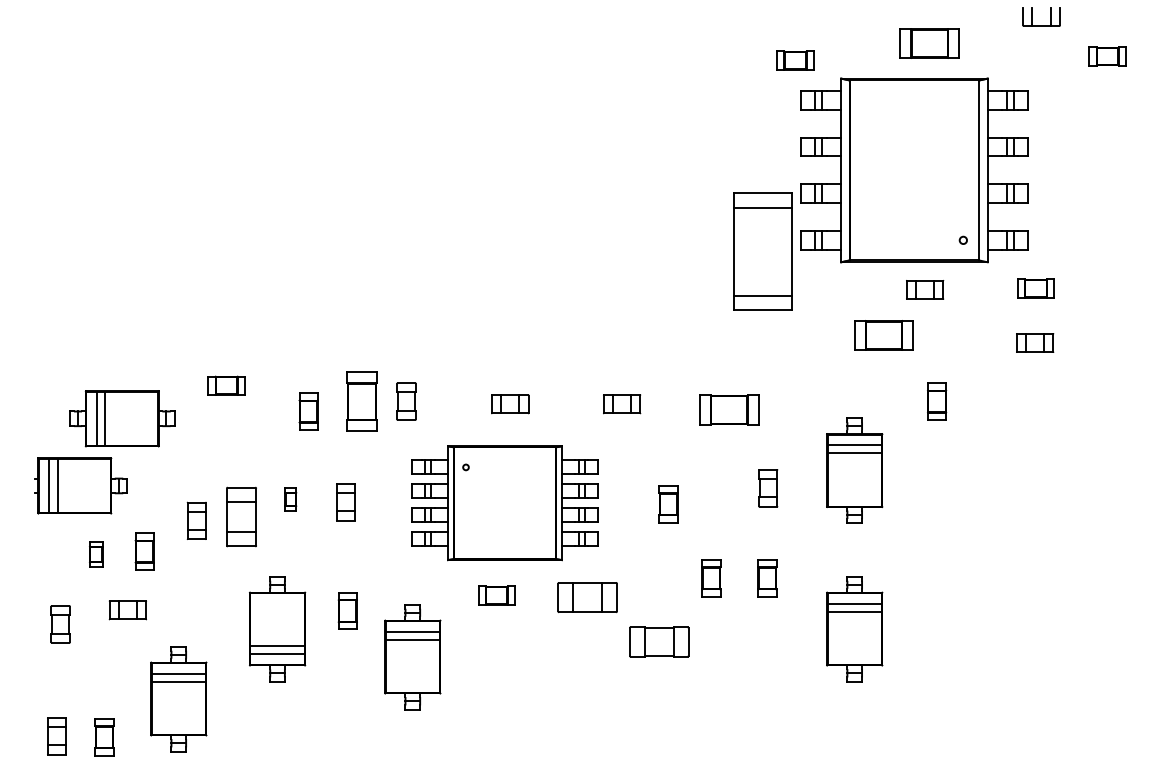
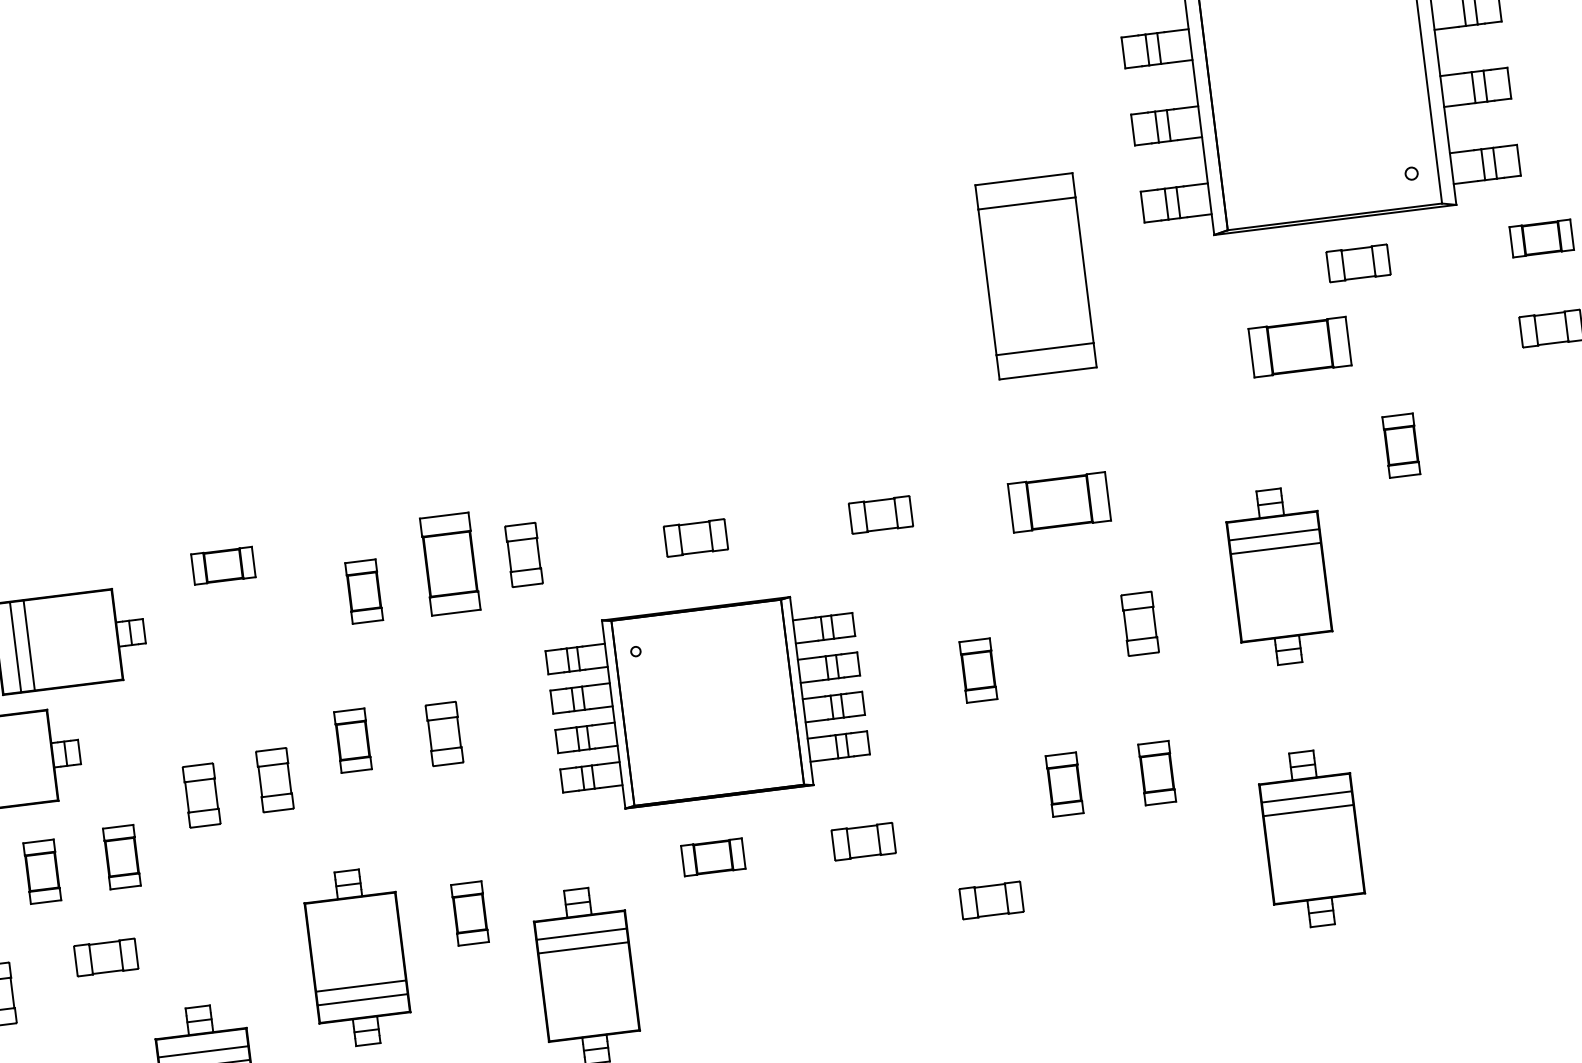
part: (762, 251) -> (1035, 276), moved
part: (290, 499) -> (352, 740), size x1.67
part: (241, 517) -> (274, 780), size x0.62
part: (96, 554) -> (42, 871), size x1.43
part: (587, 597) -> (863, 841), size x0.62
part: (659, 641) -> (991, 899), size x0.62

